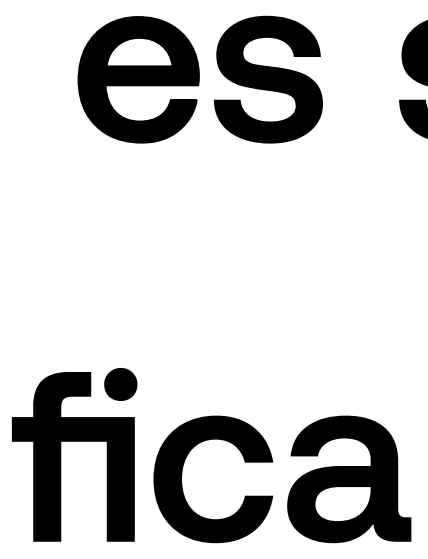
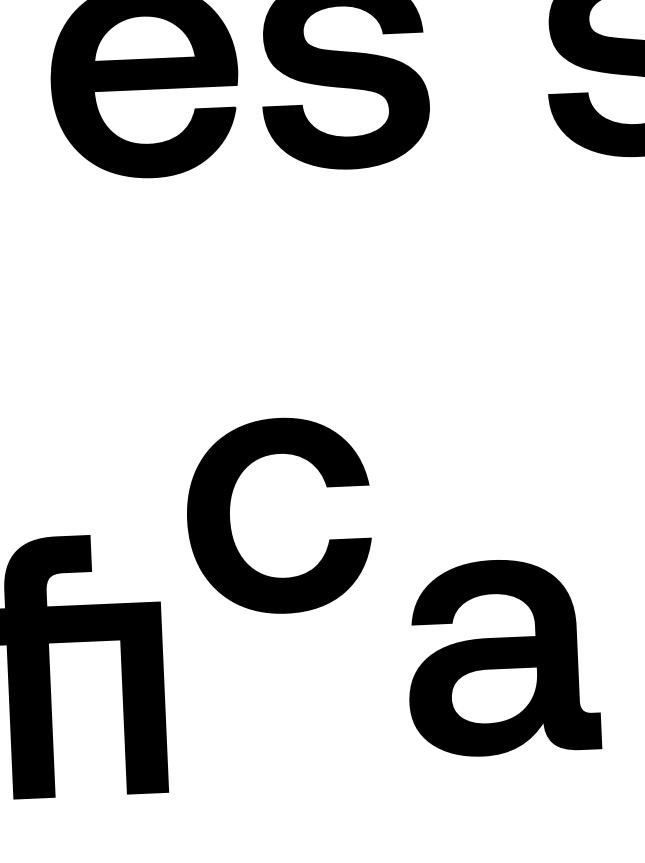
part: (120, 384) -> (136, 551), removed
part: (349, 479) -> (503, 657), moved
part: (182, 483) -> (231, 524), moved

